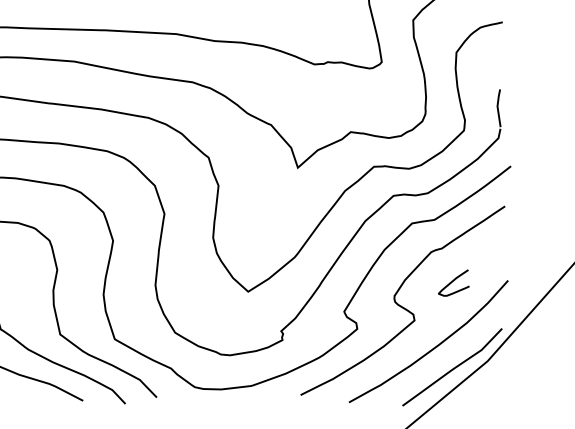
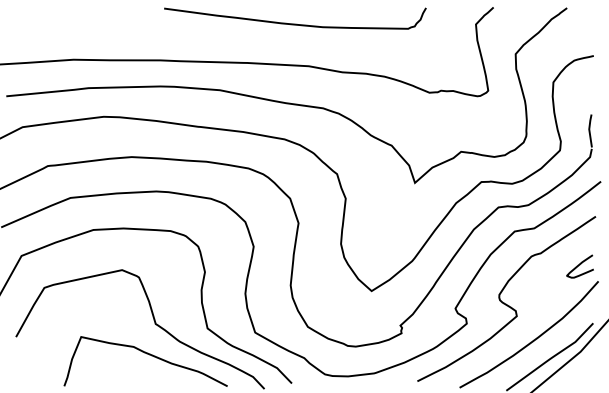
curve: (453, 281) -> (579, 265), moved

